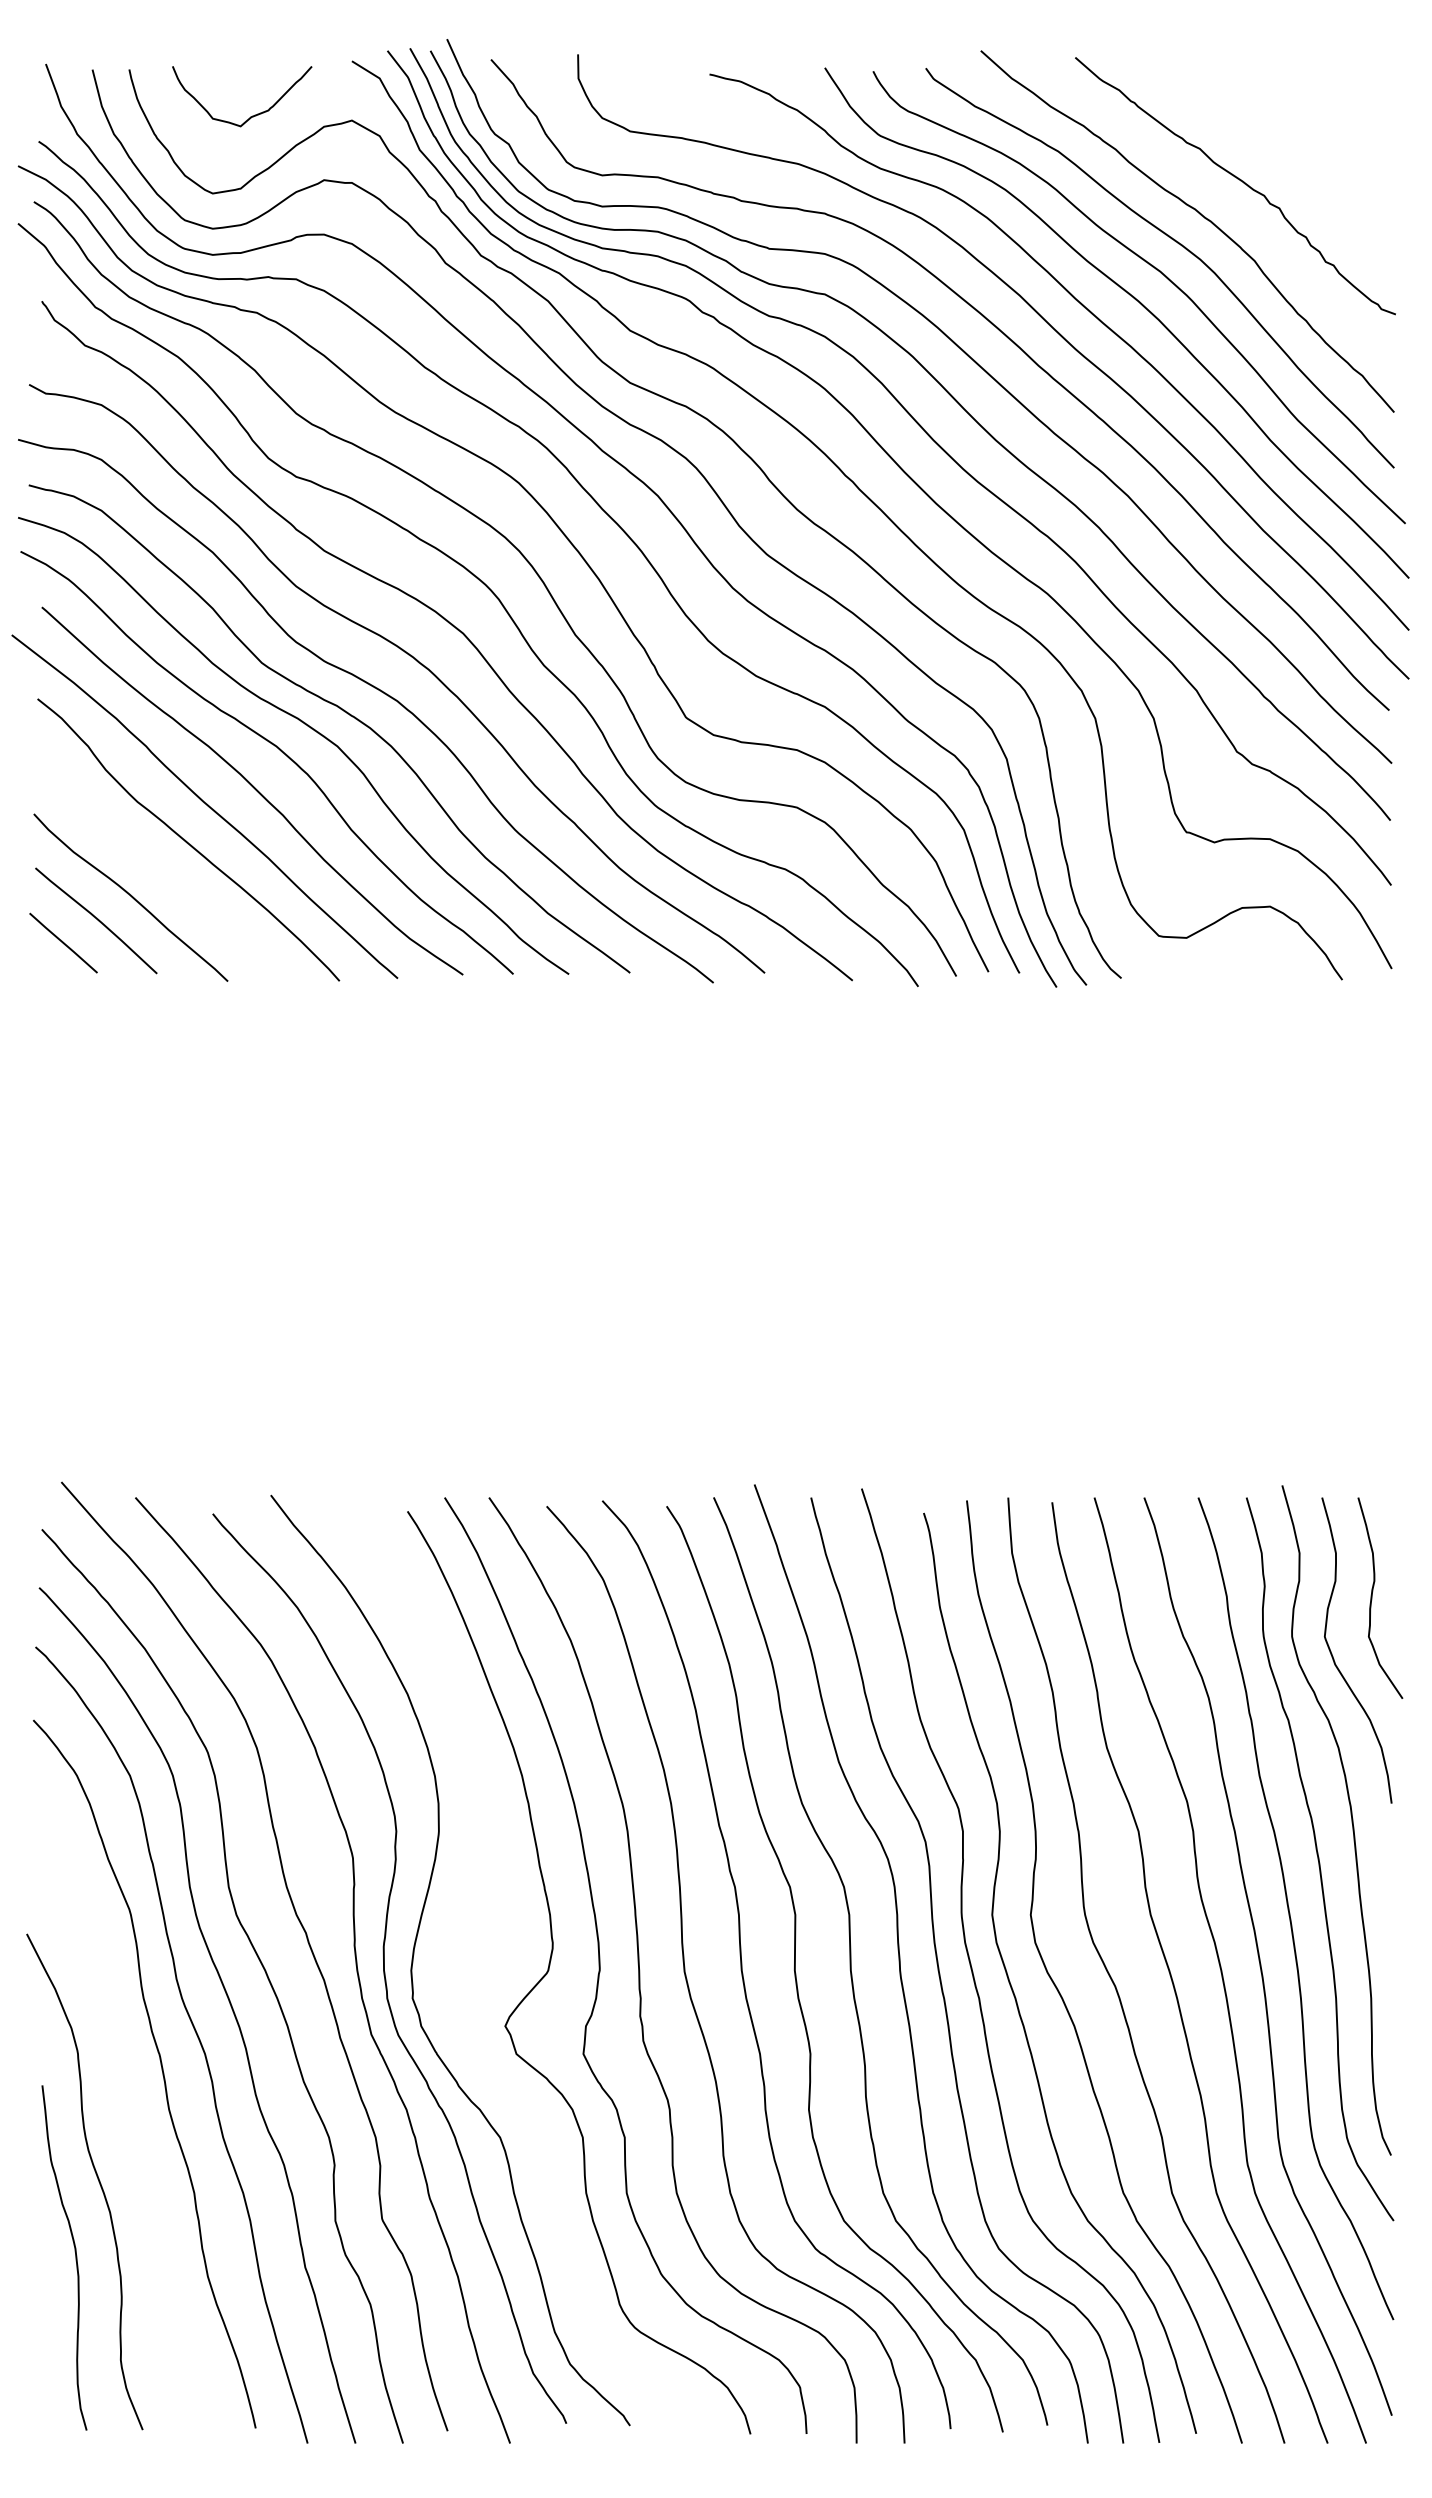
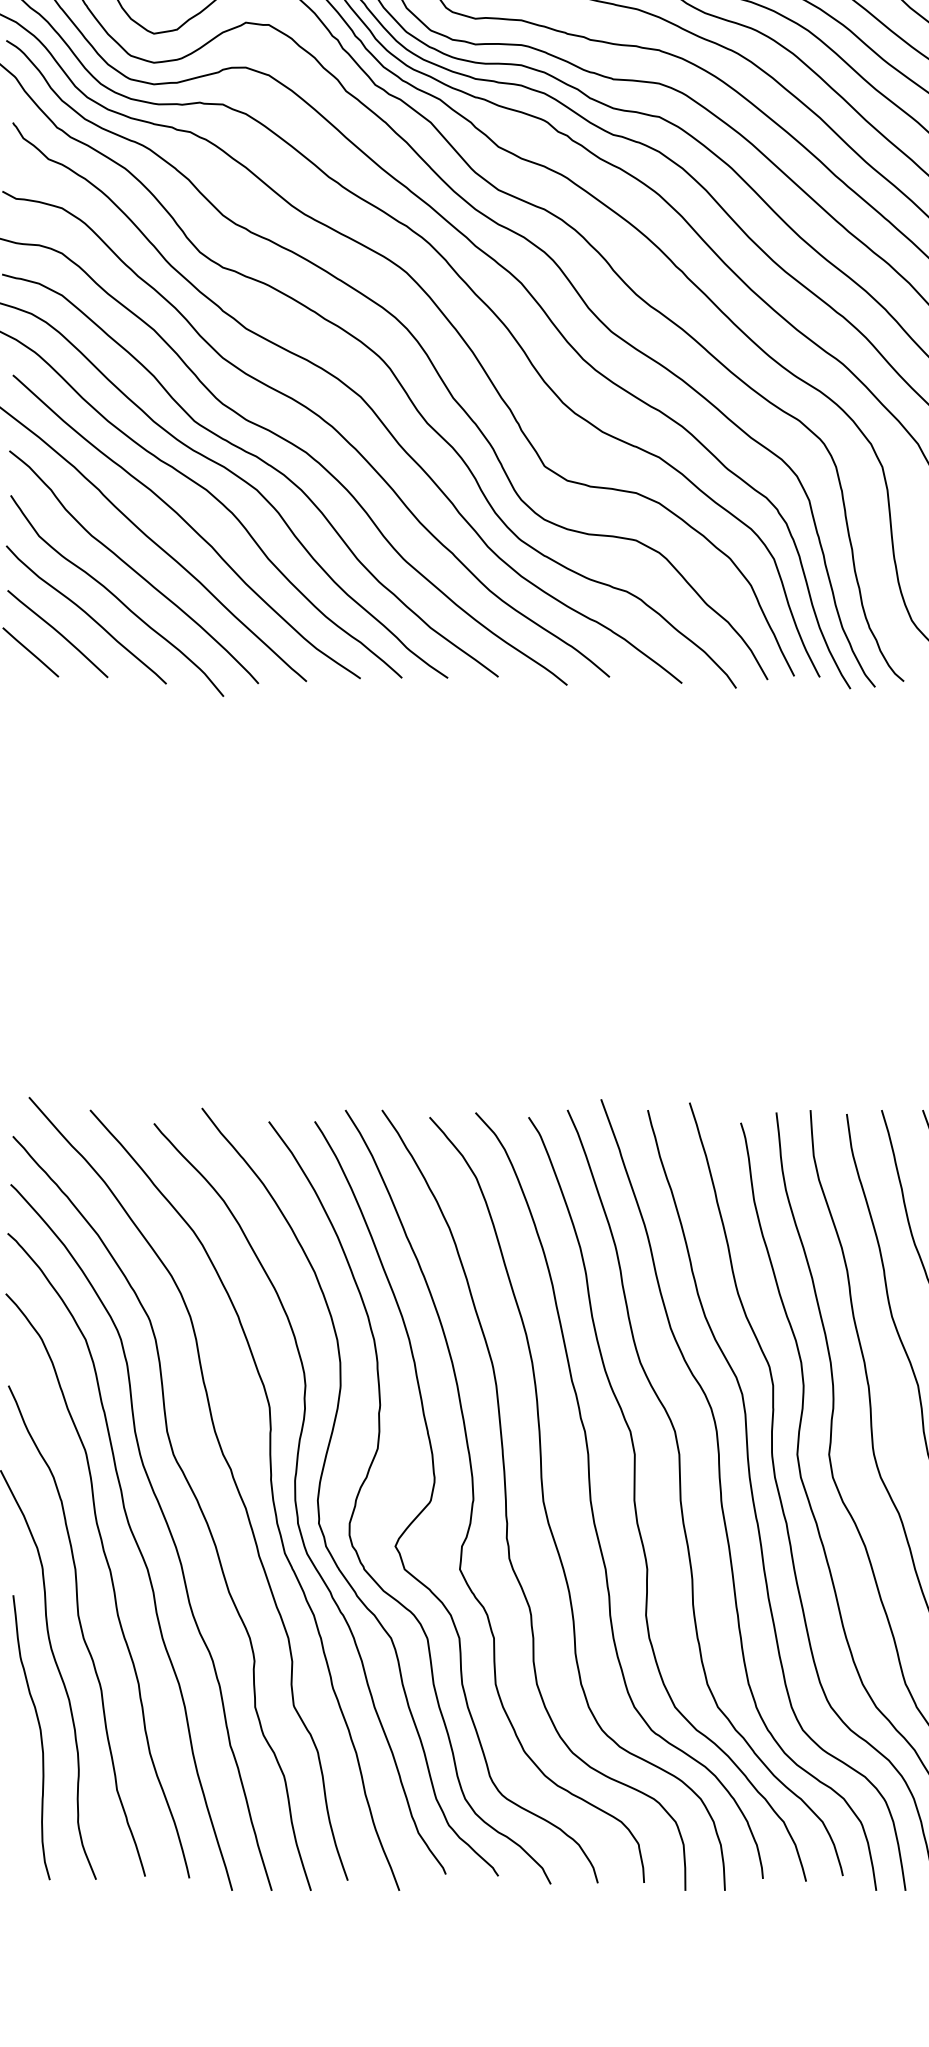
curve: (166, 874) -> (115, 595), added
curve: (469, 1946) -> (365, 1480), added
curve: (123, 2125) -> (80, 1628), added

